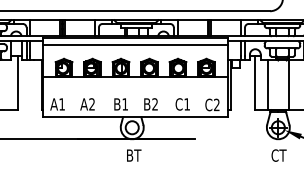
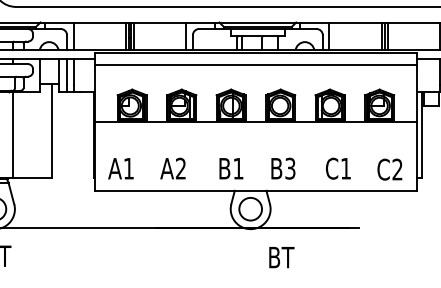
text: (154, 104) -> (289, 168), B2 -> B3
text: (134, 155) -> (282, 257), moved

